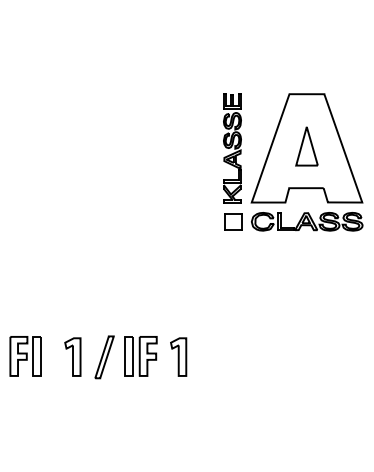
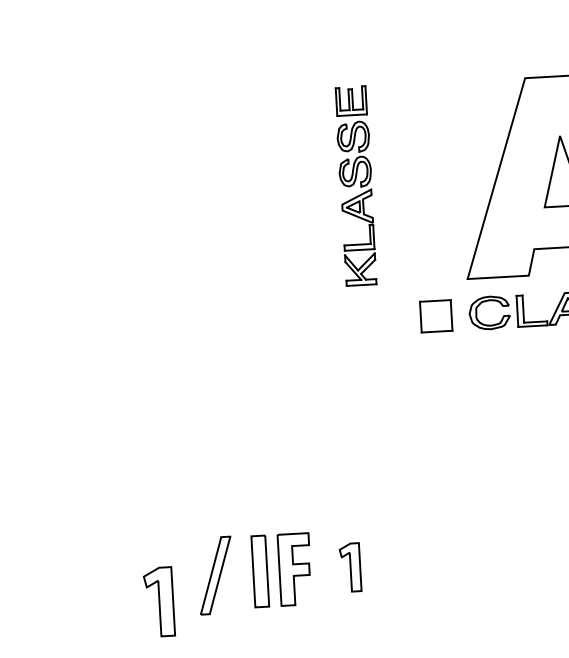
part: (232, 148) -> (356, 186), moved
part: (25, 356) -> (71, 582), removed
part: (72, 356) -> (158, 601), moved
part: (178, 356) -> (350, 566), size x0.7

